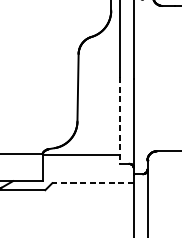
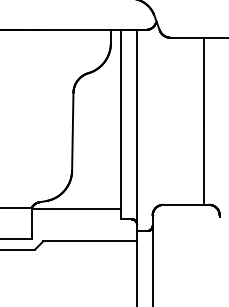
line: (120, 120) -> (121, 169), dashed -> solid
line: (93, 183) -> (90, 241), dashed -> solid

